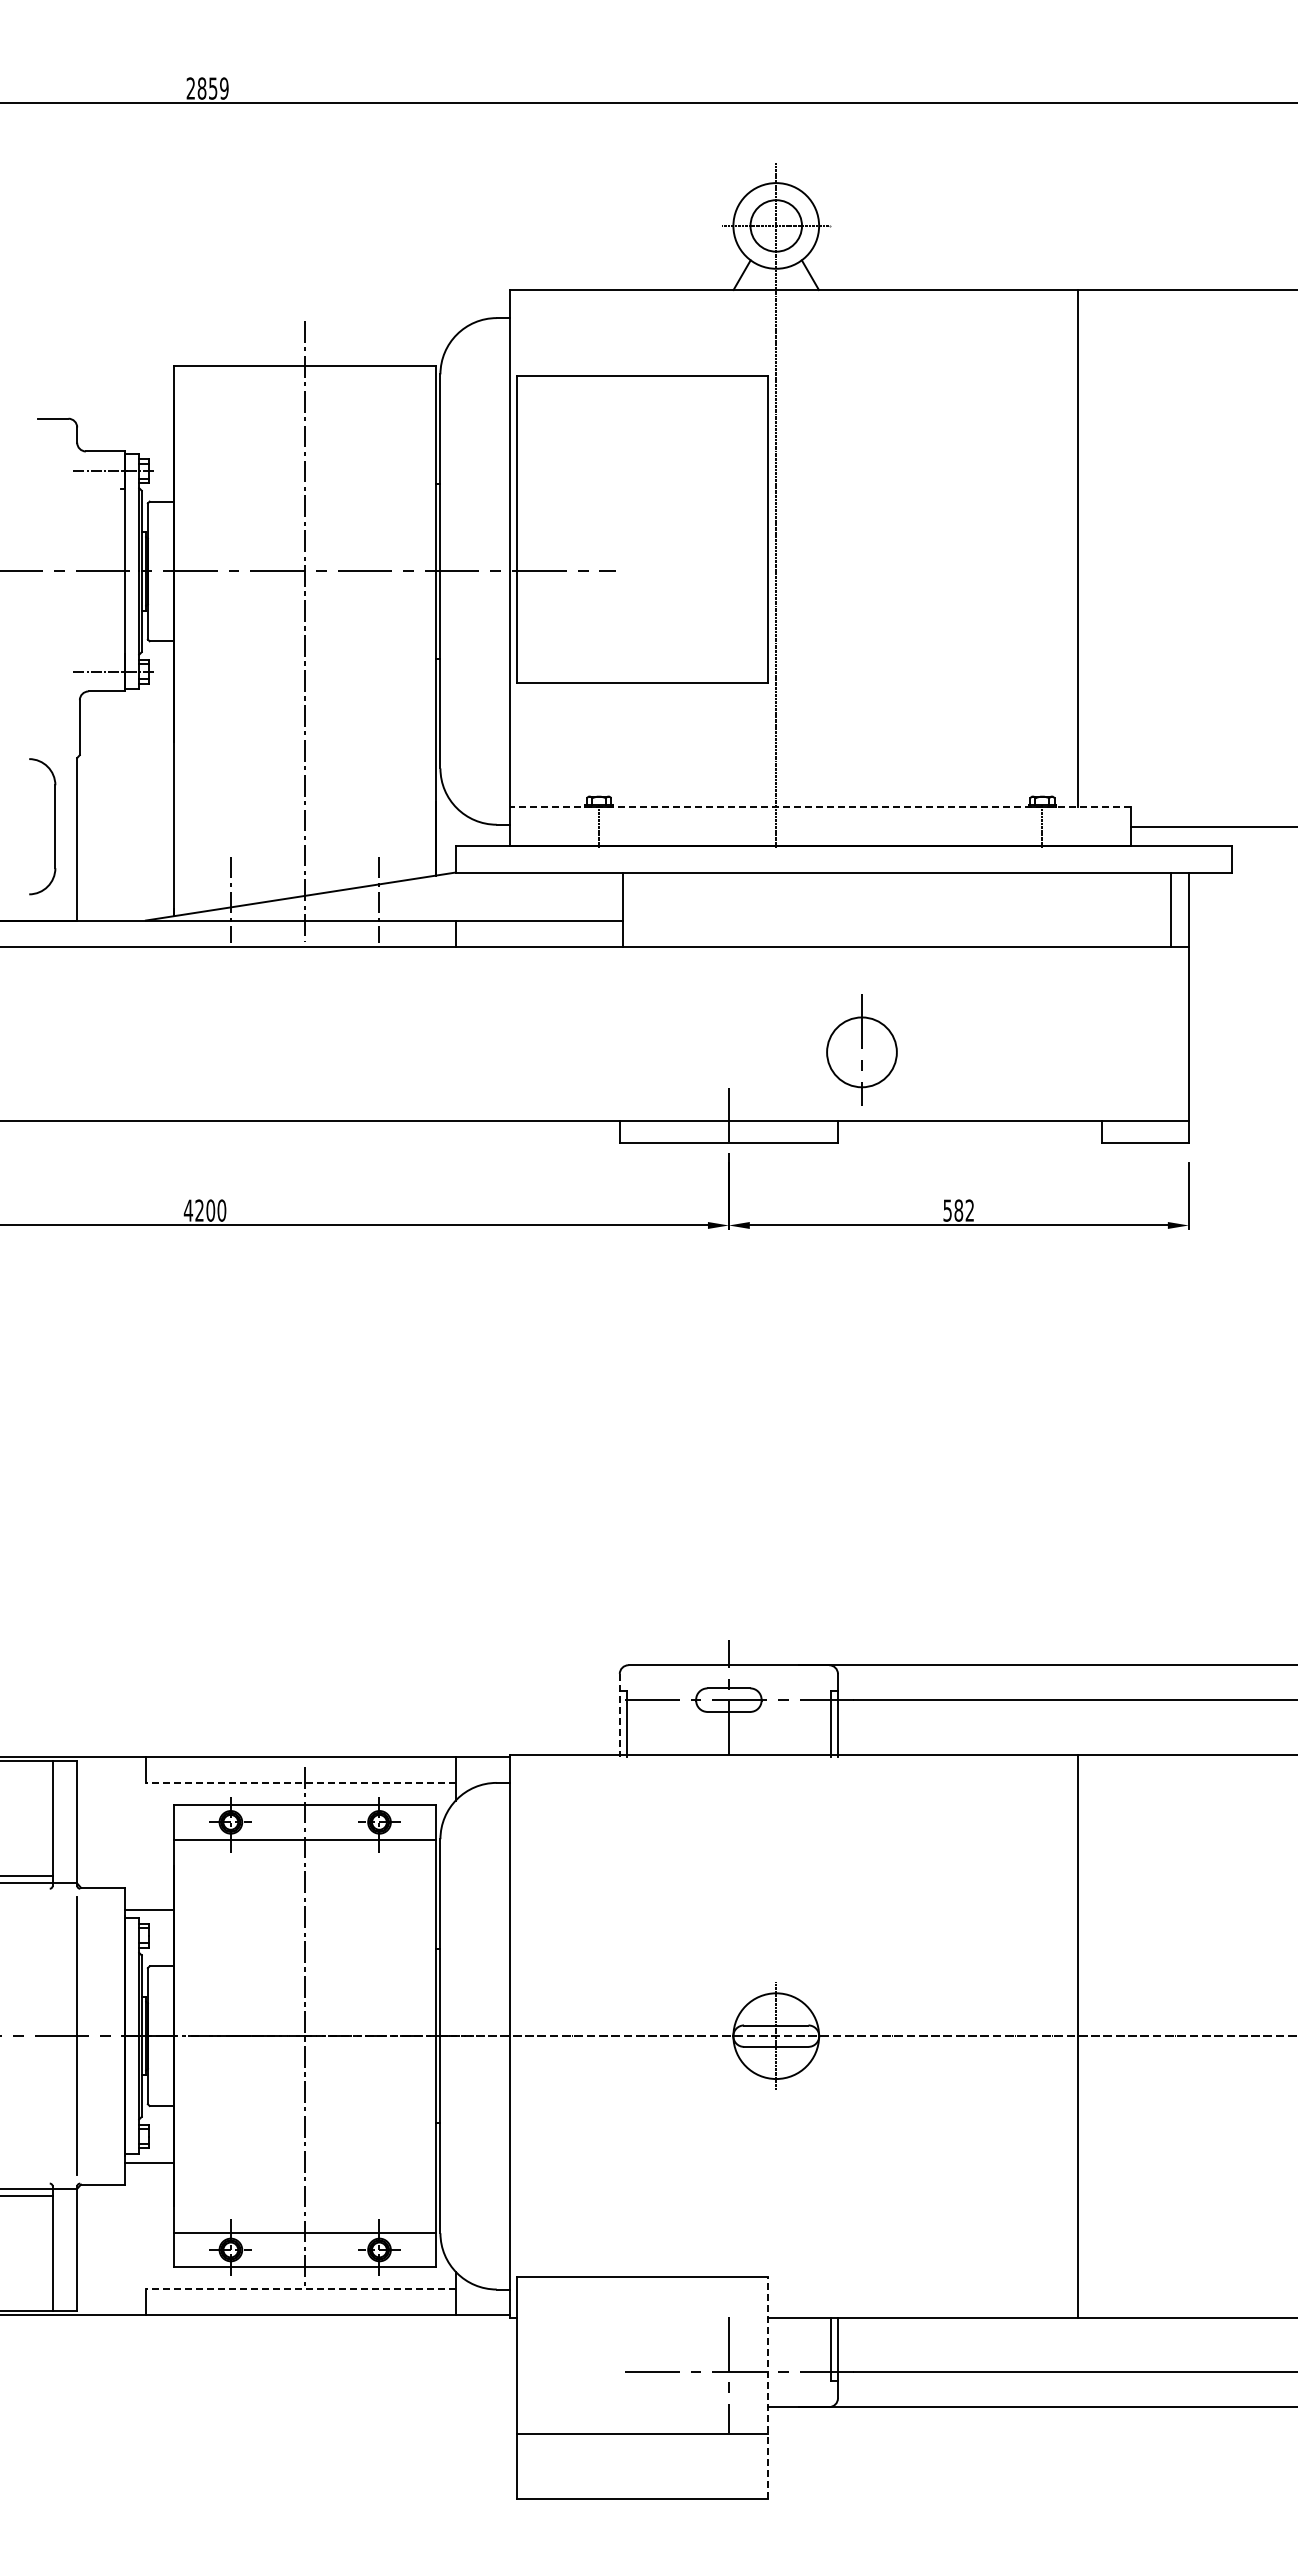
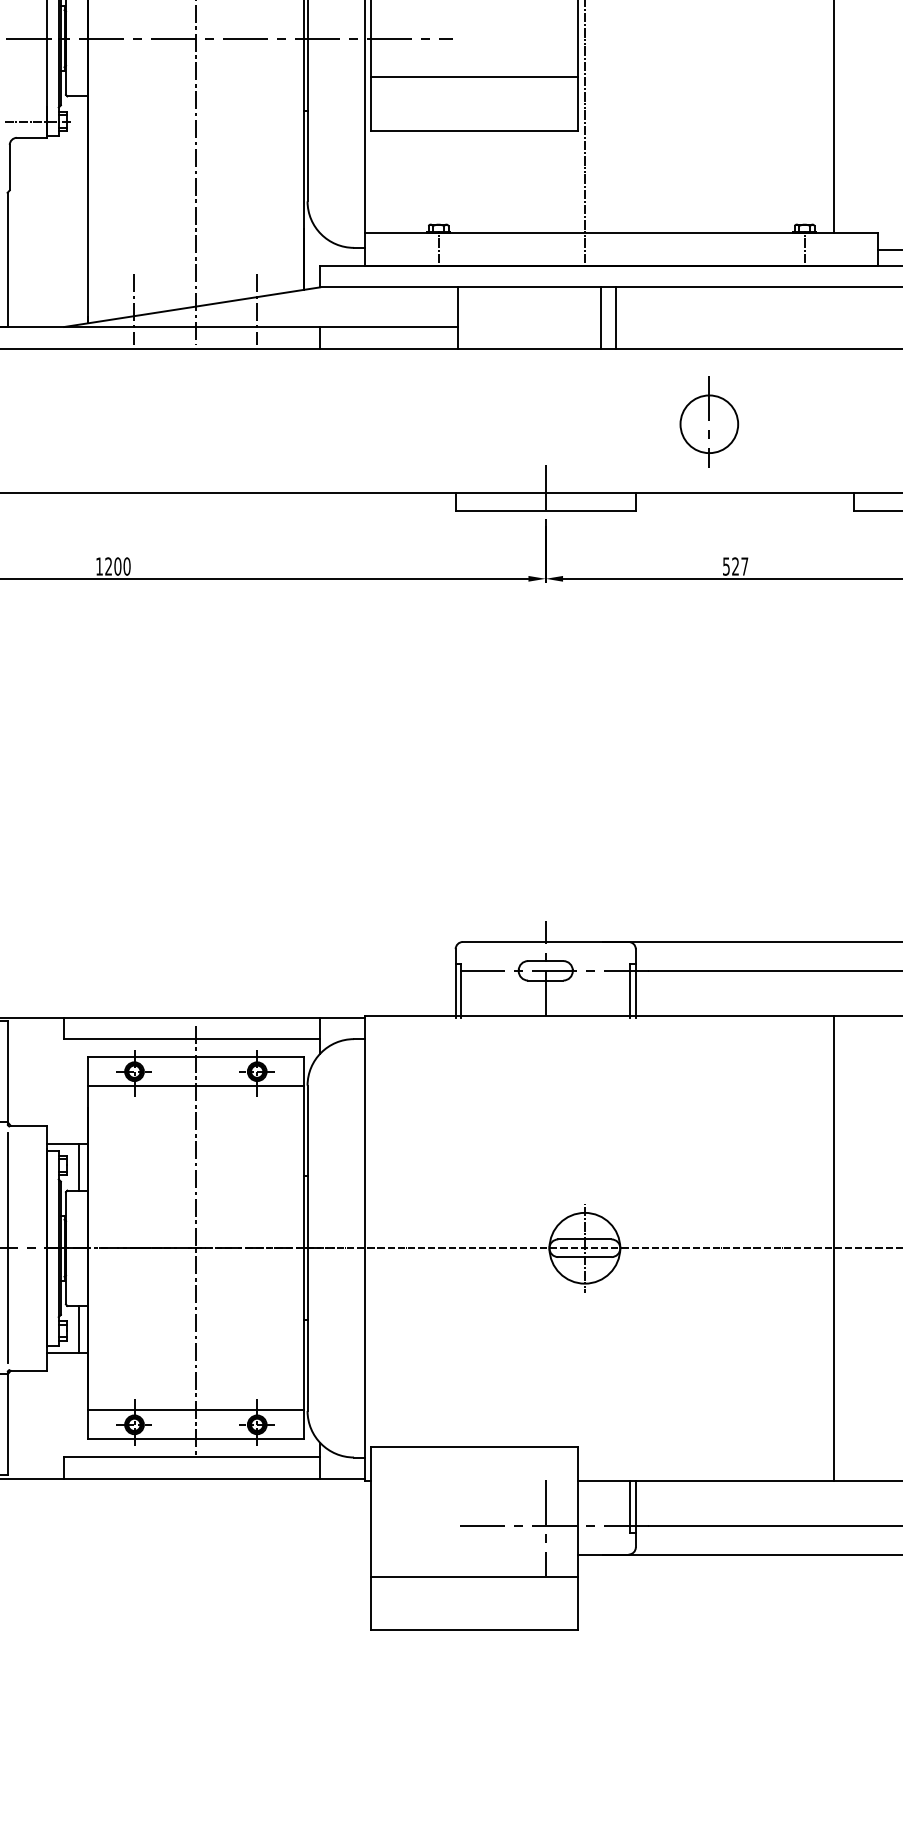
line: (642, 618) -> (474, 77), added
line: (820, 807) -> (621, 233), dashed -> solid
line: (796, 909) -> (601, 317), added
line: (813, 909) -> (615, 317), added
part: (861, 1049) -> (708, 421), moved
text: (188, 1210) -> (99, 566), 4200 -> 1200
text: (963, 1210) -> (739, 566), 582 -> 527
line: (619, 1715) -> (455, 983), dashed -> solid
line: (300, 1783) -> (192, 1039), dashed -> solid
line: (163, 1937) -> (78, 1166), added
line: (163, 2133) -> (78, 1328), added
line: (300, 2289) -> (192, 1457), dashed -> solid
line: (768, 2387) -> (578, 1538), dashed -> solid

